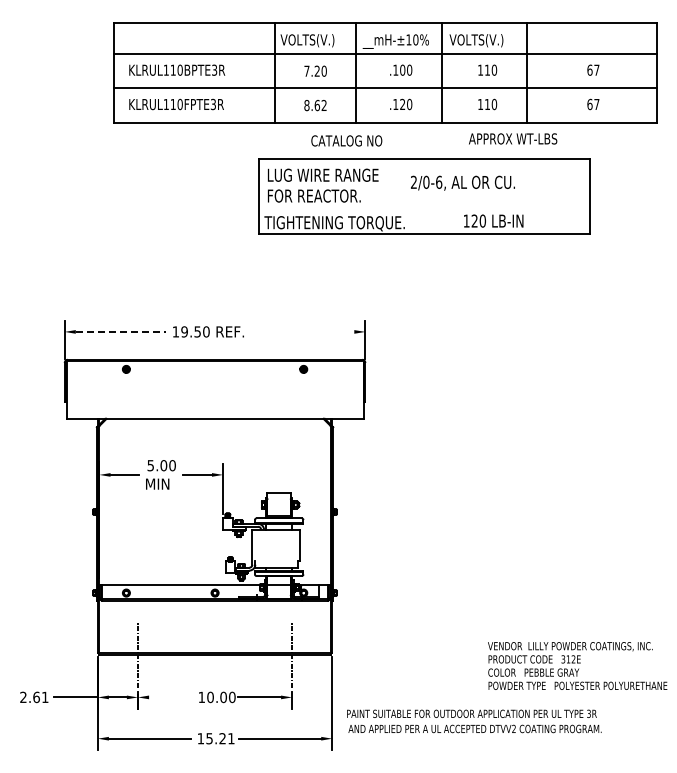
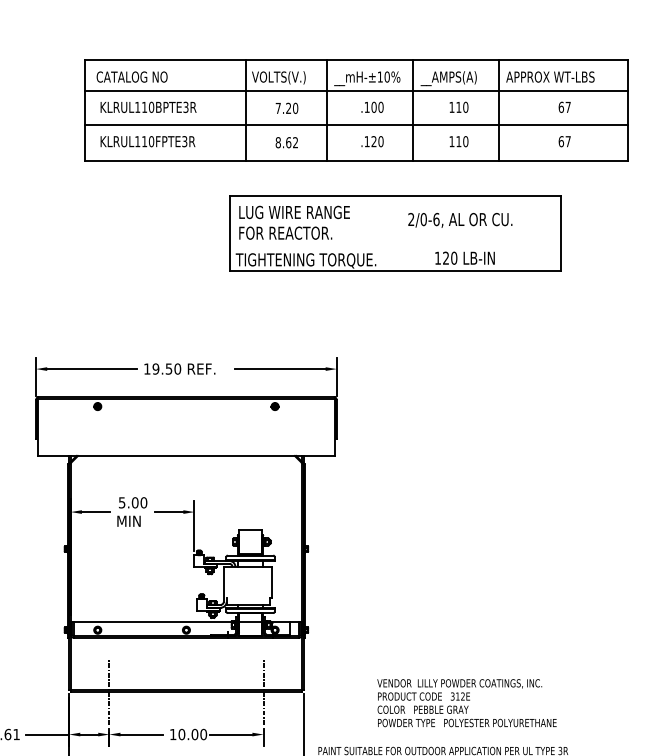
text: (477, 41) -> (448, 78), VOLTS(V.) -> __AMPS(A)
text: (513, 138) -> (550, 76), moved
text: (346, 140) -> (131, 76), moved
text: (462, 182) -> (459, 219), moved
line: (121, 331) -> (92, 368), dashed -> solid
line: (309, 331) -> (280, 368), added
text: (577, 665) -> (466, 702), moved
line: (170, 697) -> (141, 734), added

